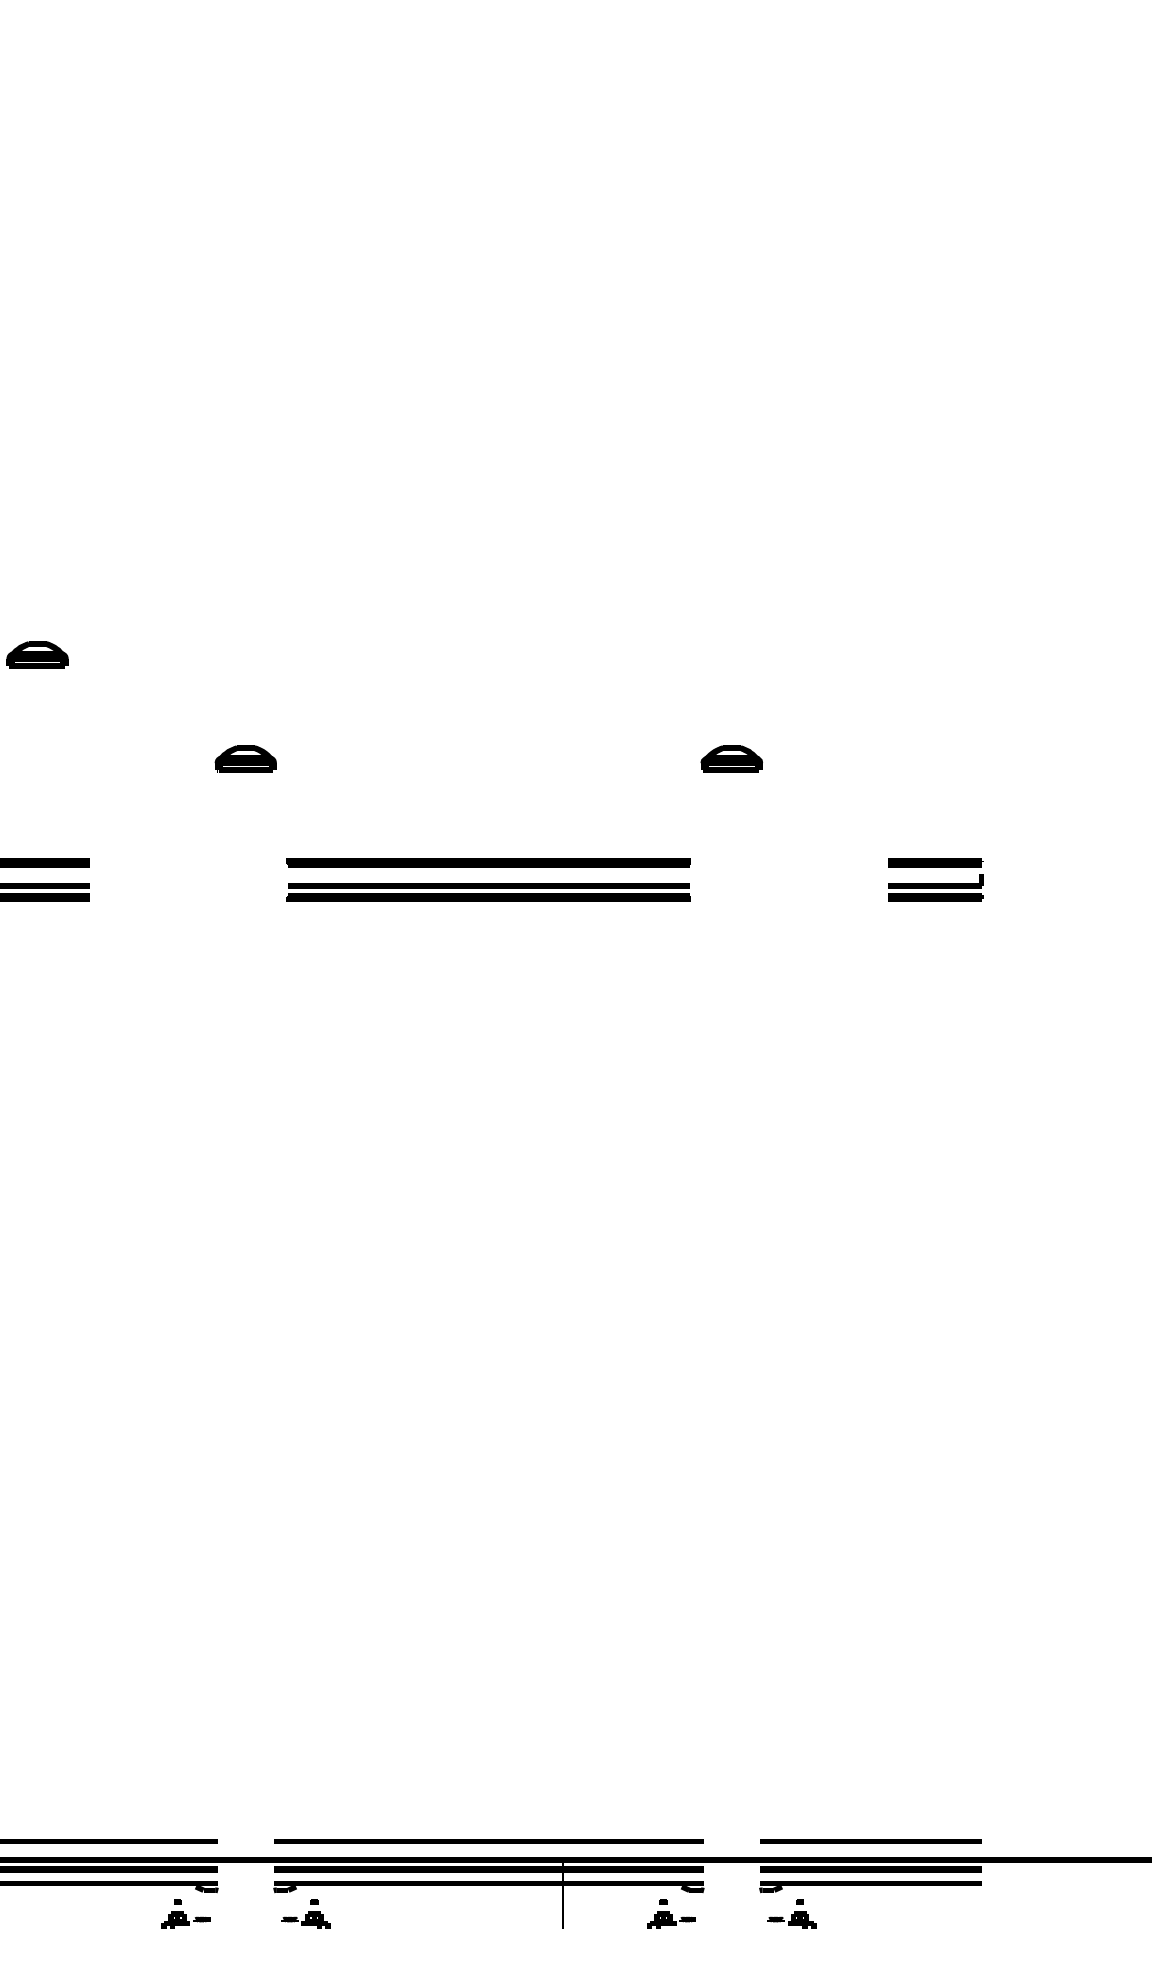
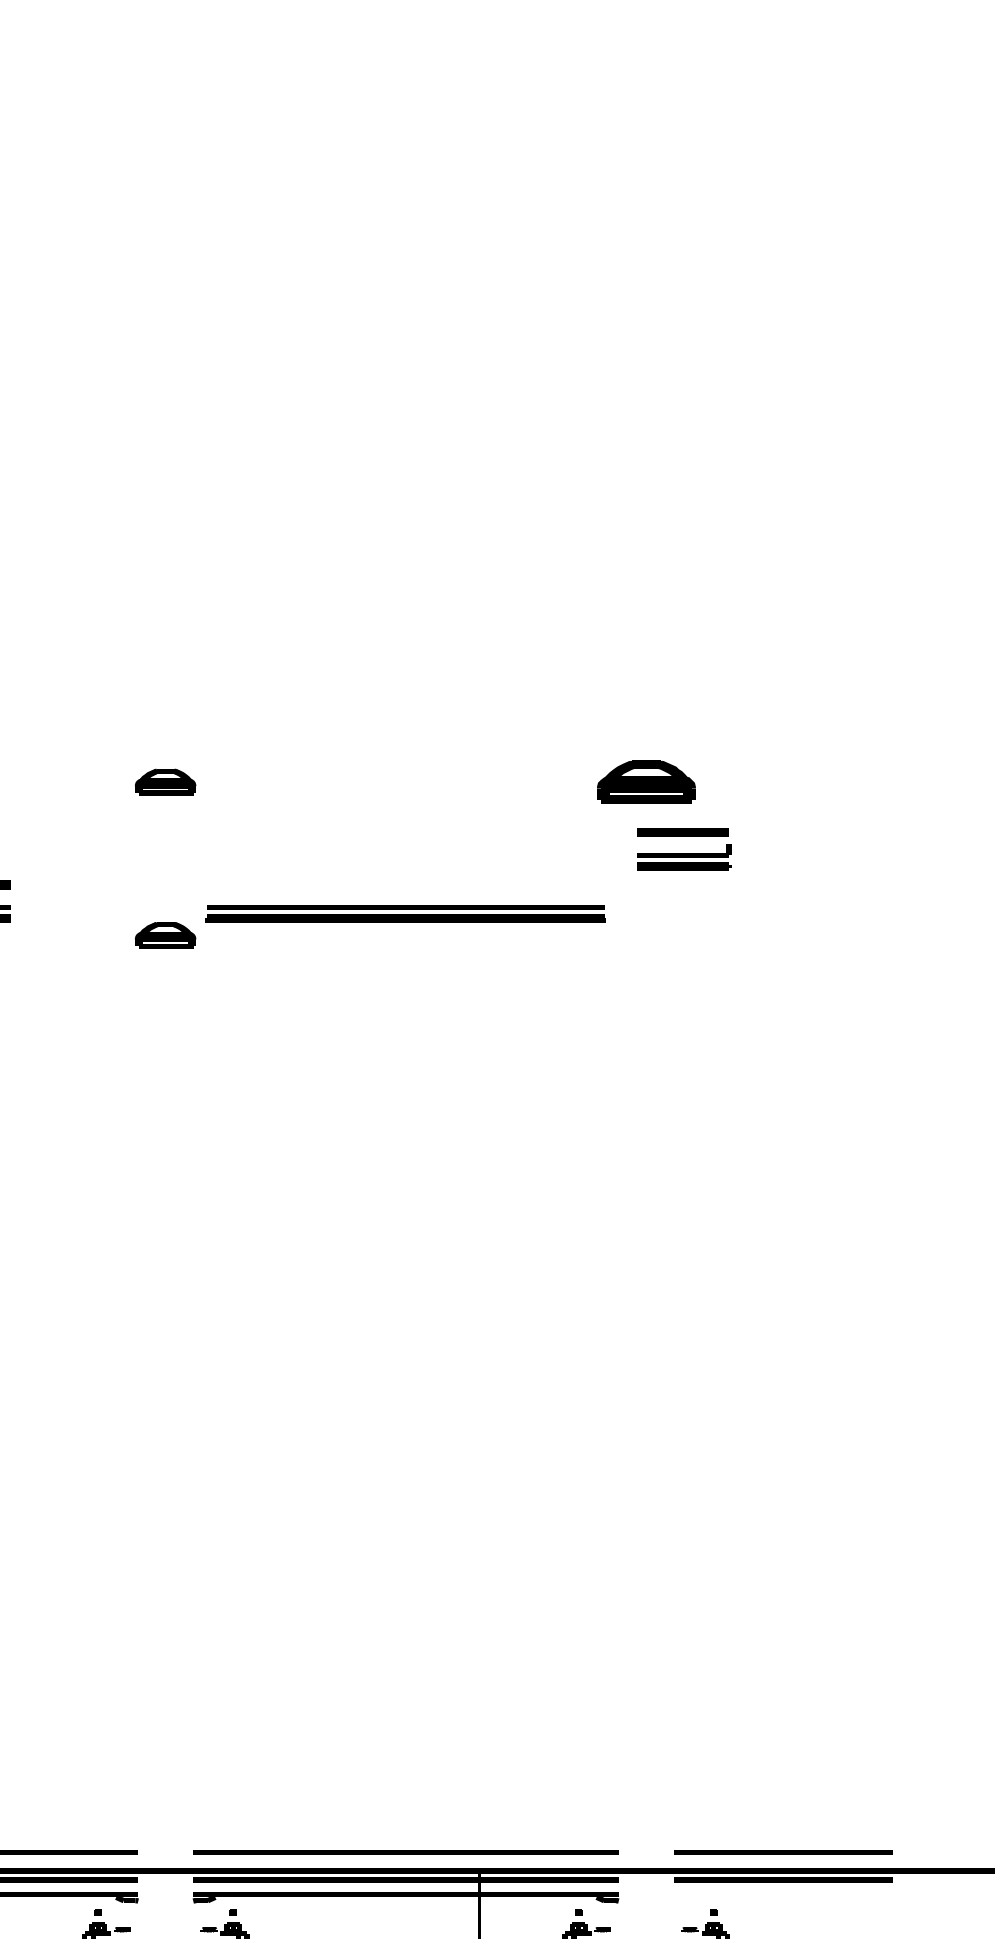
part: (731, 758) -> (645, 781), size x1.6
part: (488, 862) -> (405, 884), removed
part: (935, 879) -> (683, 848), moved
part: (245, 913) -> (165, 934), added
part: (870, 1887) -> (783, 1897), removed

